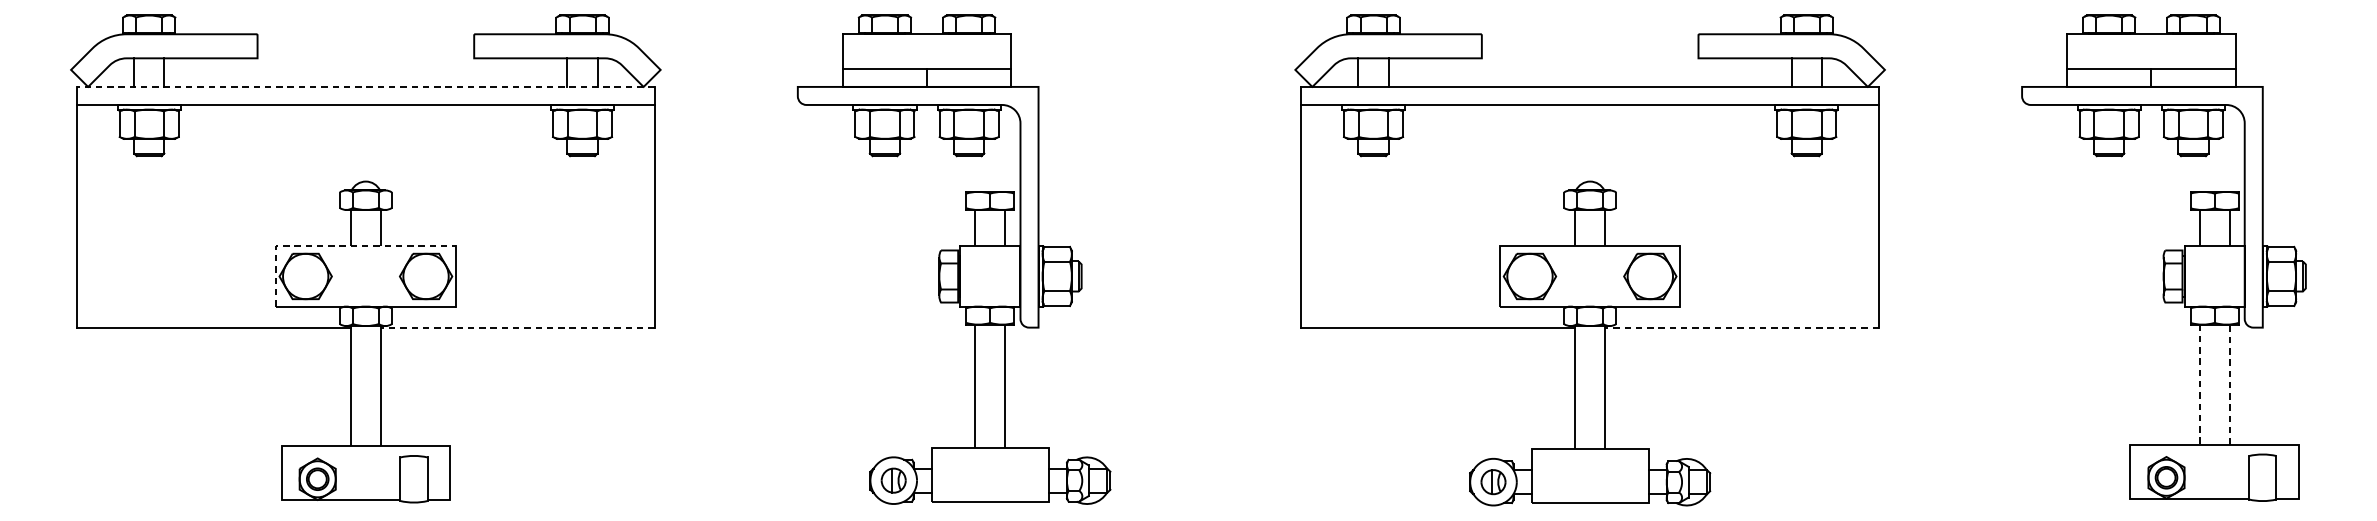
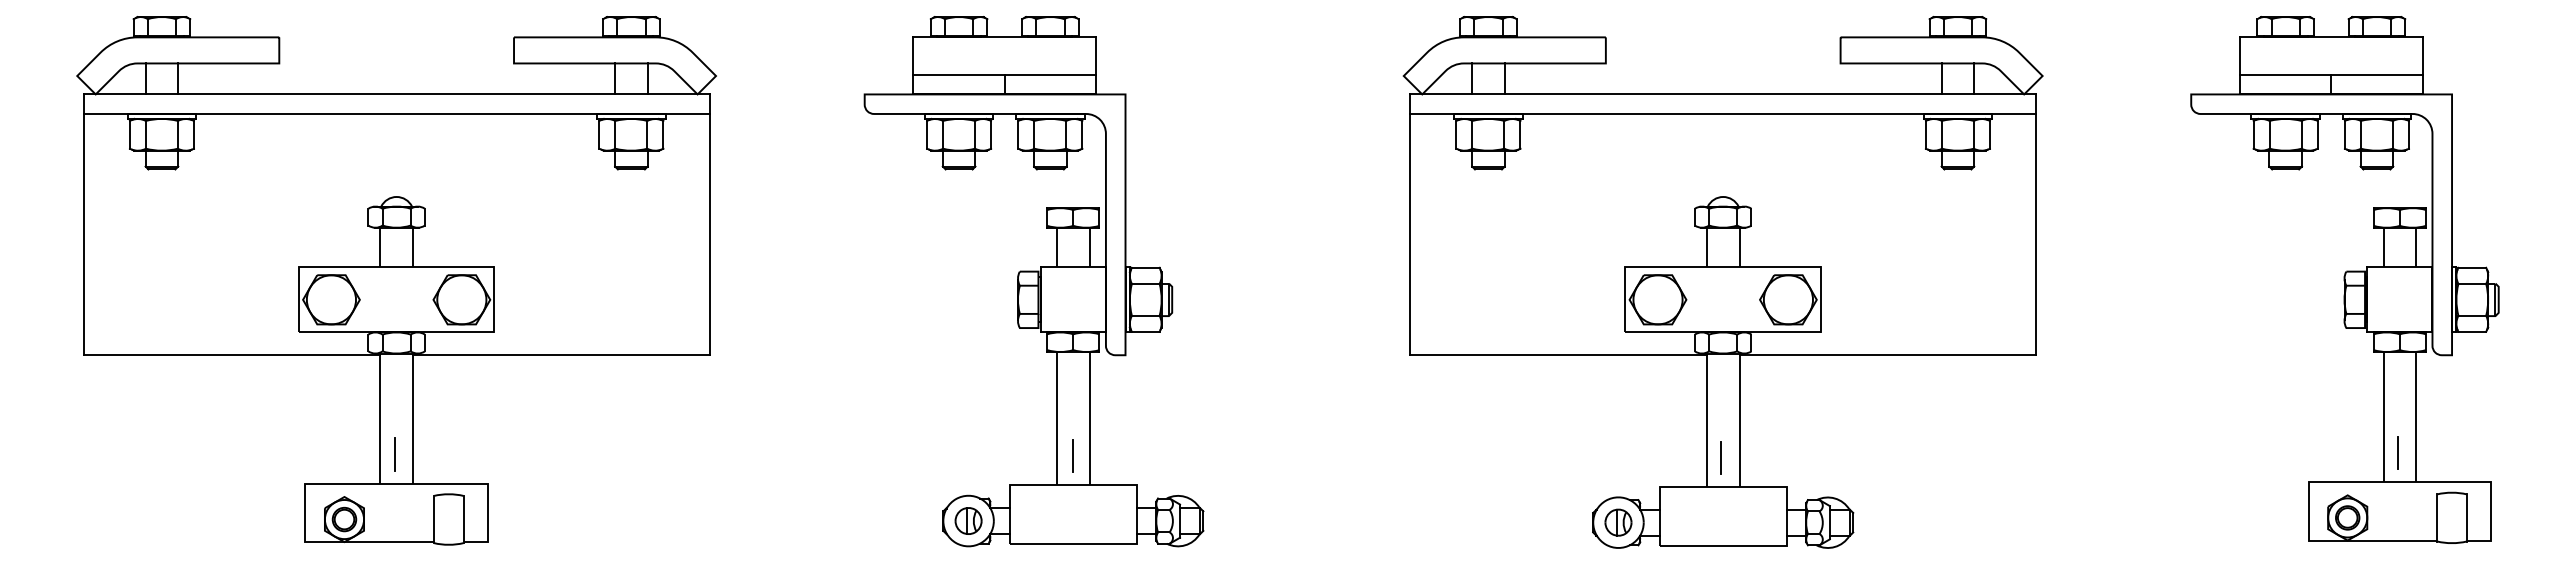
line: (365, 86) -> (396, 94), dashed -> solid
line: (335, 246) -> (363, 267), dashed -> solid
line: (517, 327) -> (560, 355), dashed -> solid
line: (1741, 327) -> (1887, 355), dashed -> solid
line: (2229, 384) -> (2416, 416), dashed -> solid
line: (2199, 385) -> (2383, 417), dashed -> solid
line: (2212, 417) -> (2397, 452), added
line: (363, 419) -> (394, 454), added
line: (990, 420) -> (1073, 455), added
line: (1588, 422) -> (1721, 457), added

